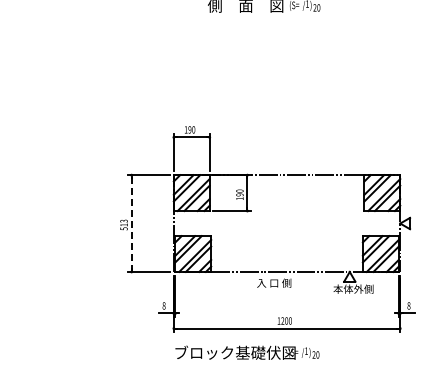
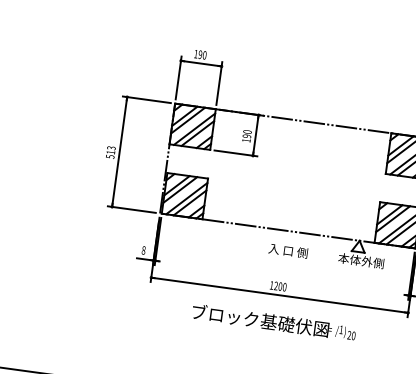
line: (131, 223) -> (119, 151), dashed -> solid
text: (274, 282) -> (288, 250), moved
text: (247, 352) -> (274, 322), moved

